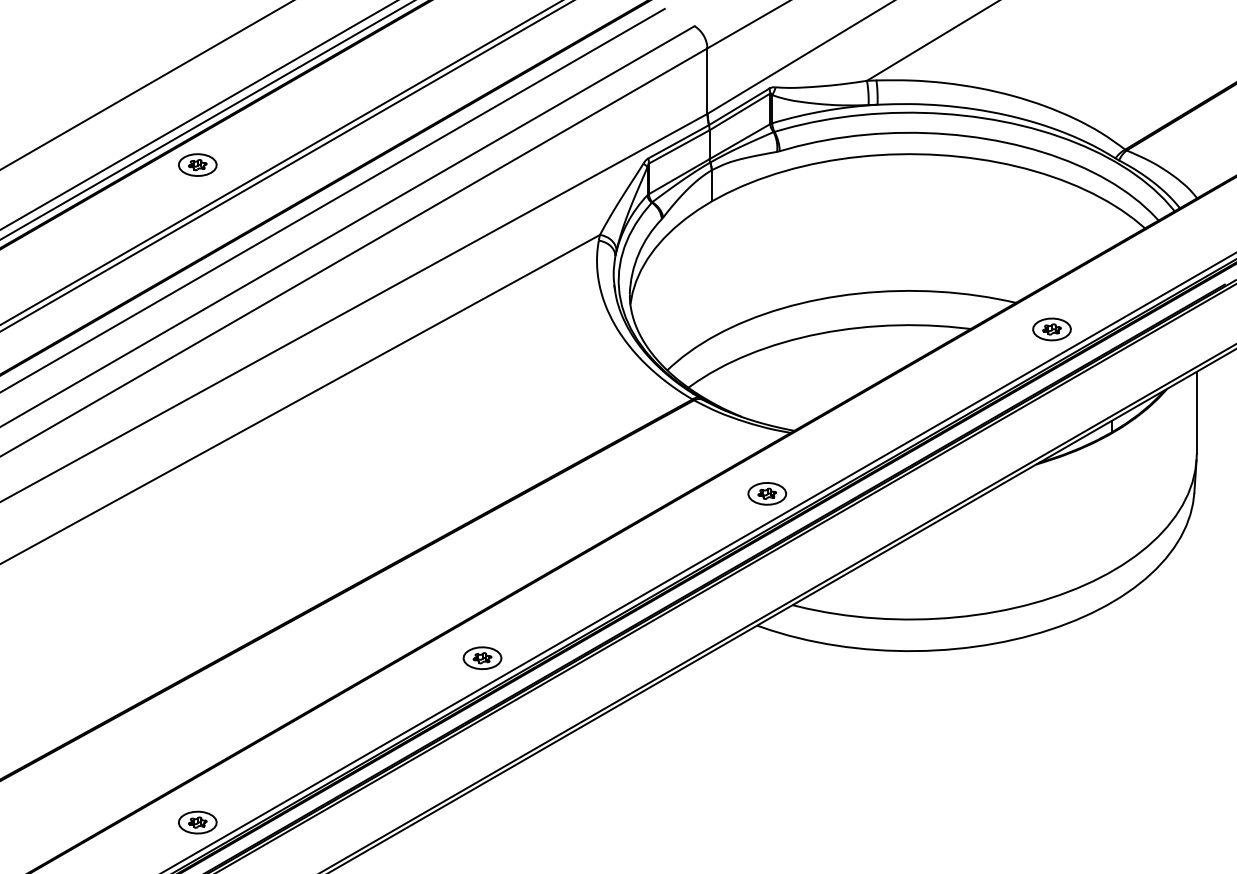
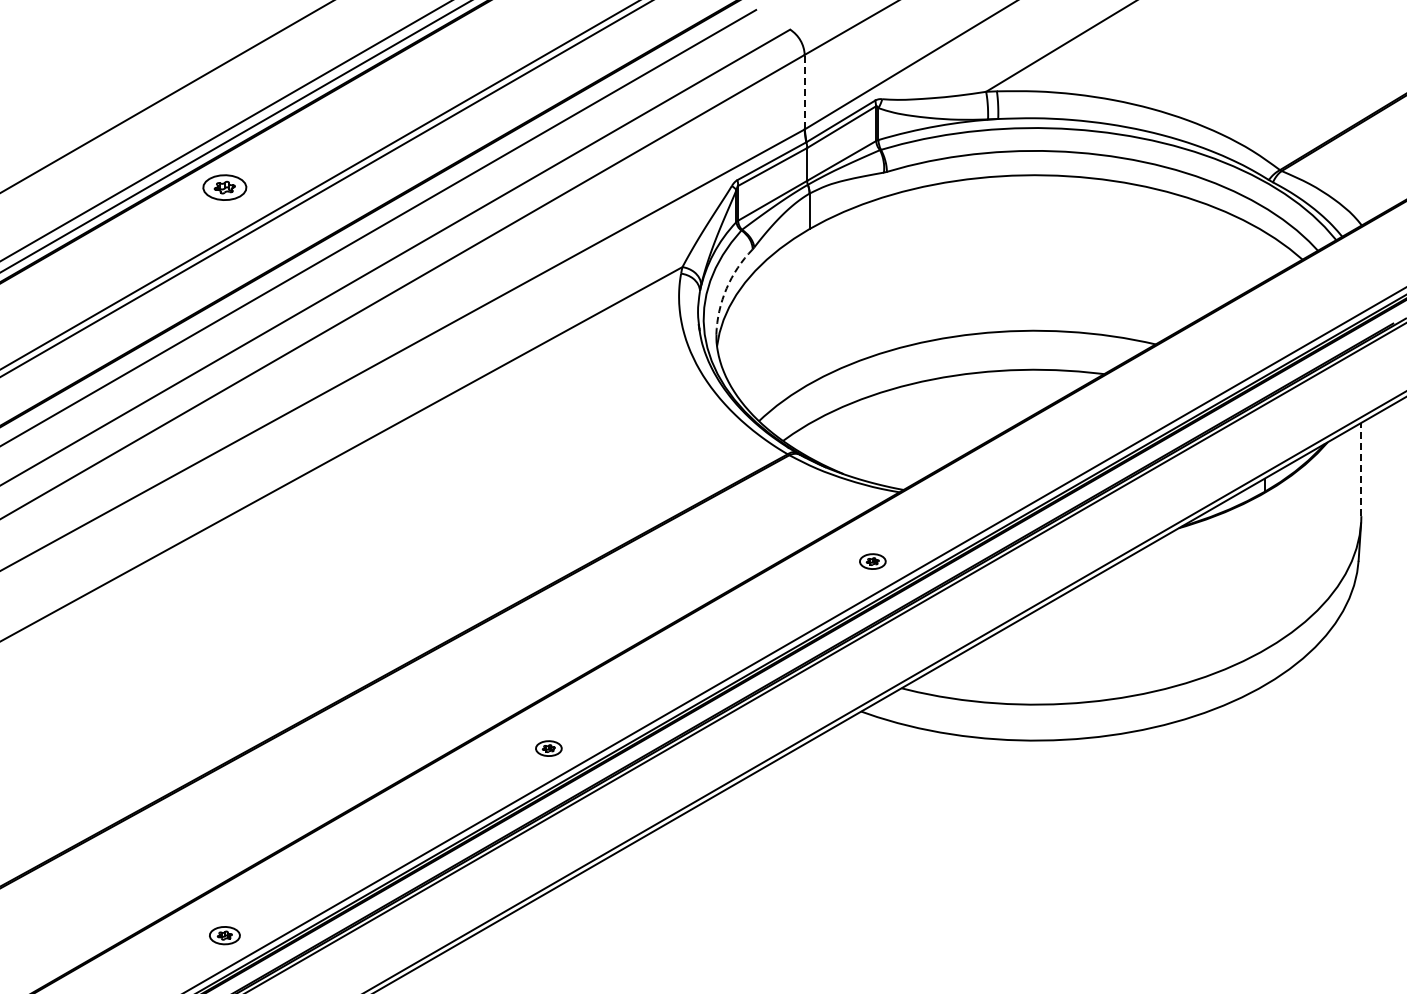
line: (707, 80) -> (804, 91), solid -> dashed
arc: (638, 253) -> (726, 288), solid -> dashed
part: (1051, 329) -> (1196, 374), removed
line: (1196, 412) -> (1361, 469), solid -> dashed
part: (767, 493) -> (872, 561), size x0.6
part: (482, 658) -> (548, 748), size x0.6
part: (197, 822) -> (224, 935), size x0.7

